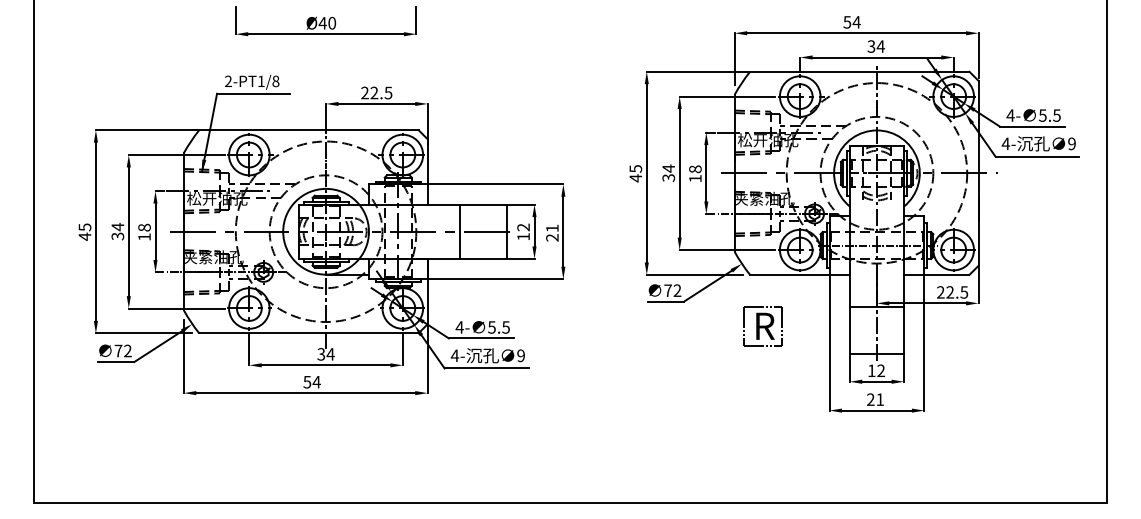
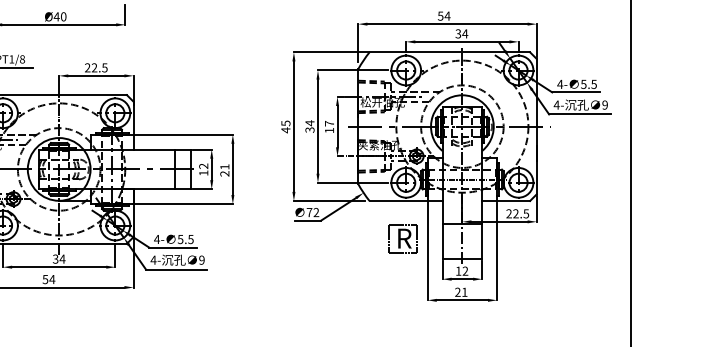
text: (695, 169) -> (329, 123), 18 -> 17
line: (459, 231) -> (175, 169), moved
part: (762, 326) -> (402, 238), moved

